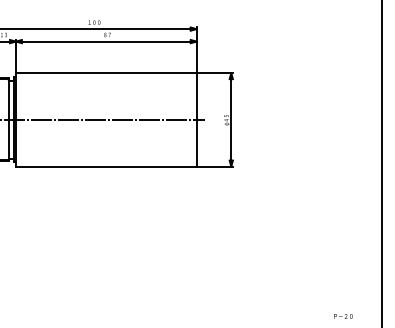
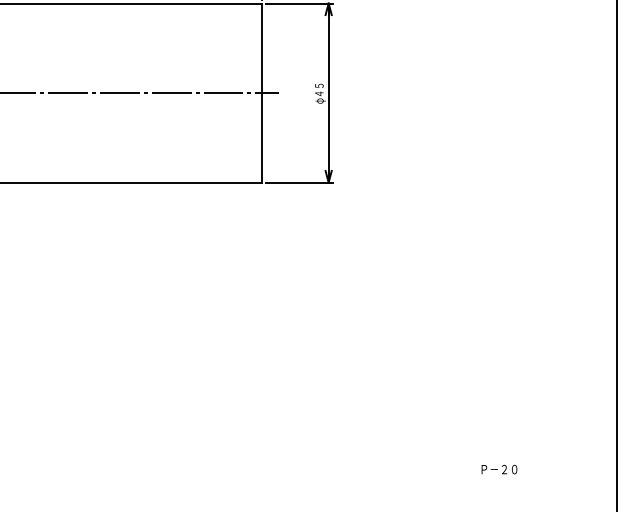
text: (343, 316) -> (499, 469), moved

